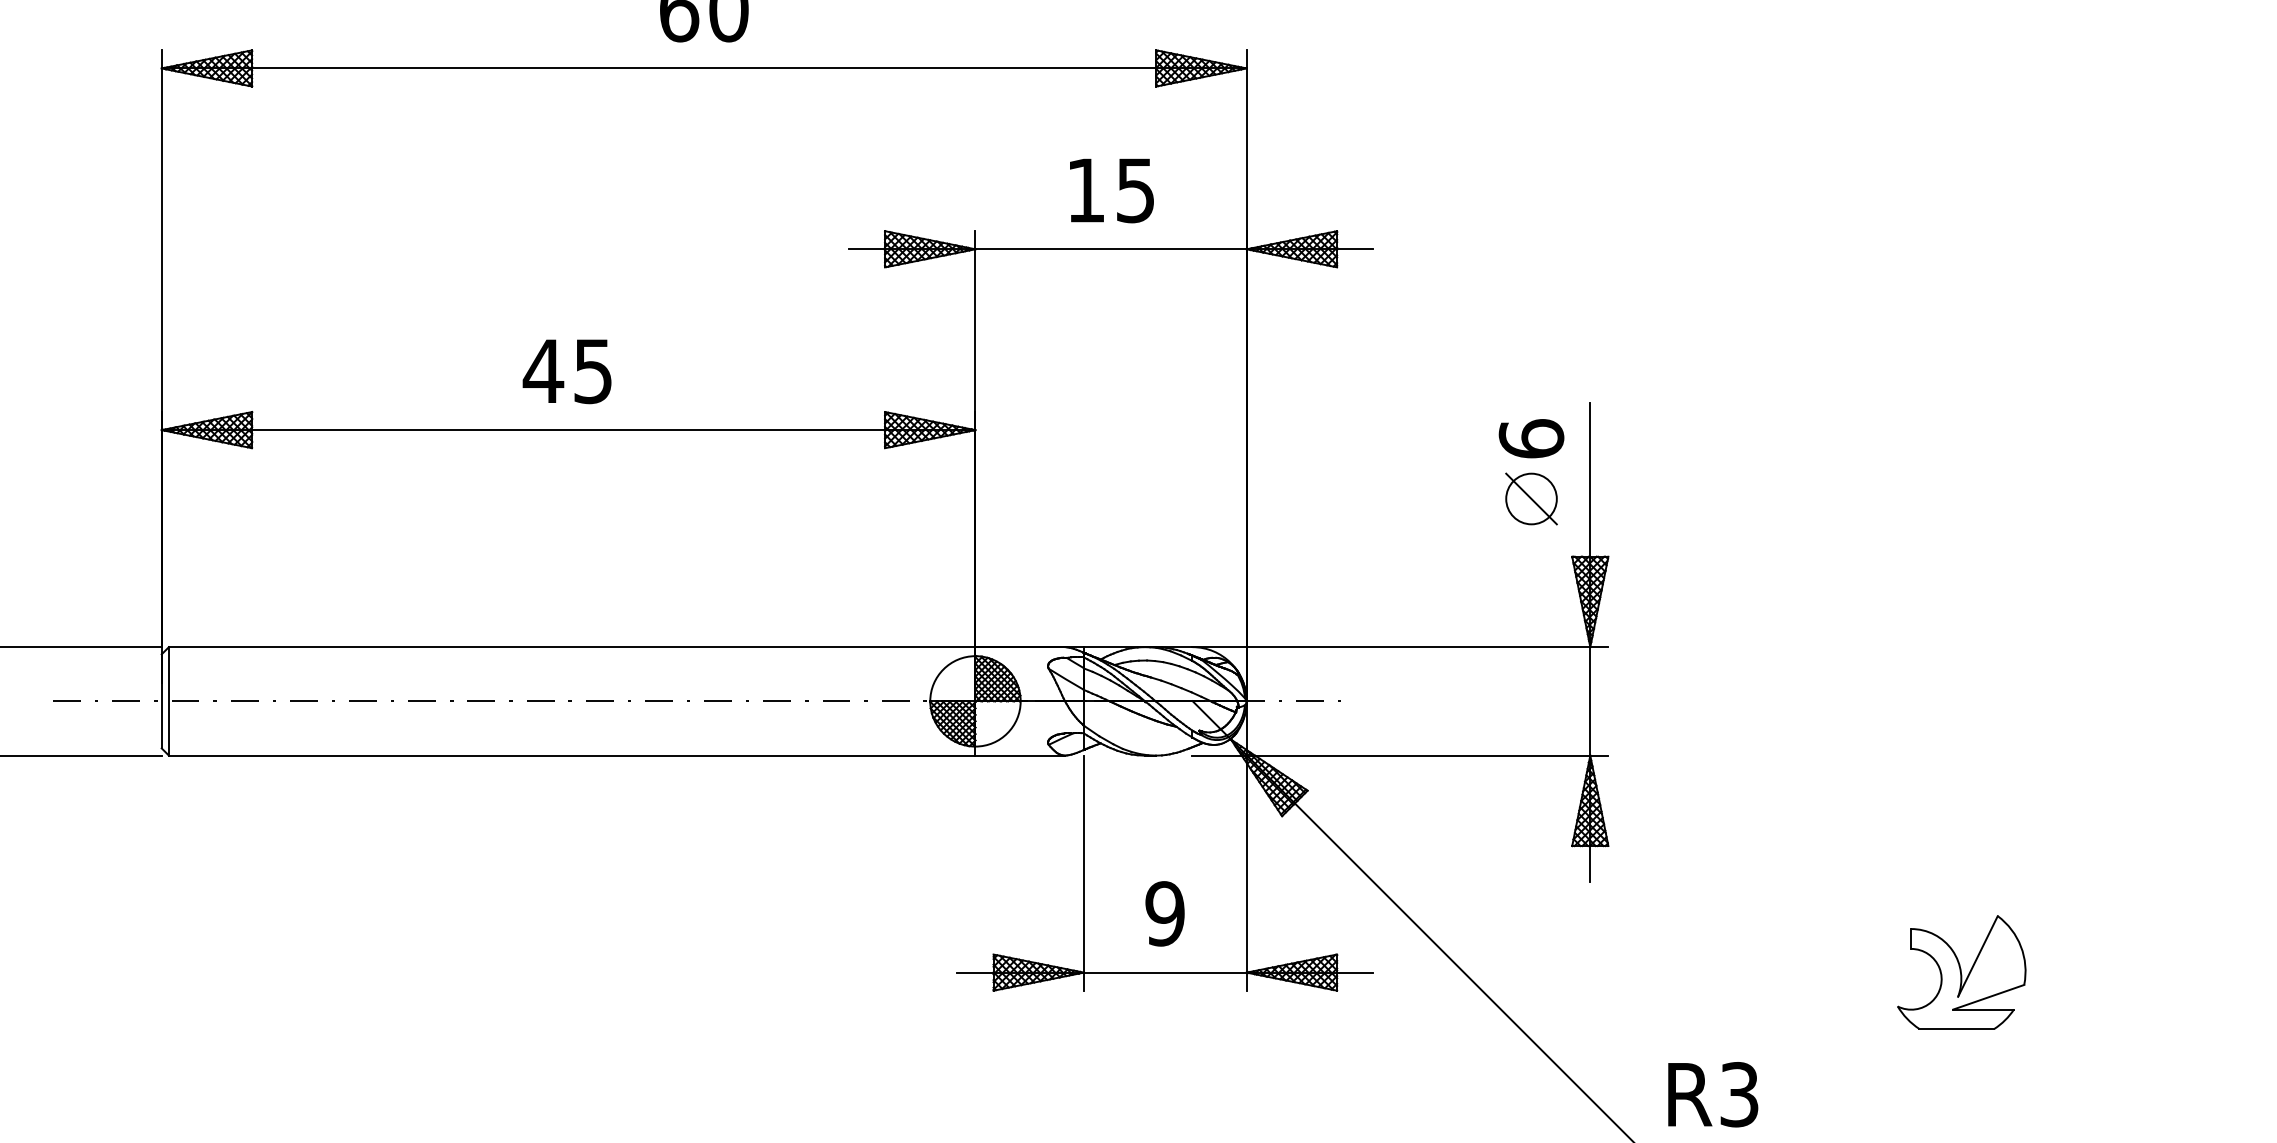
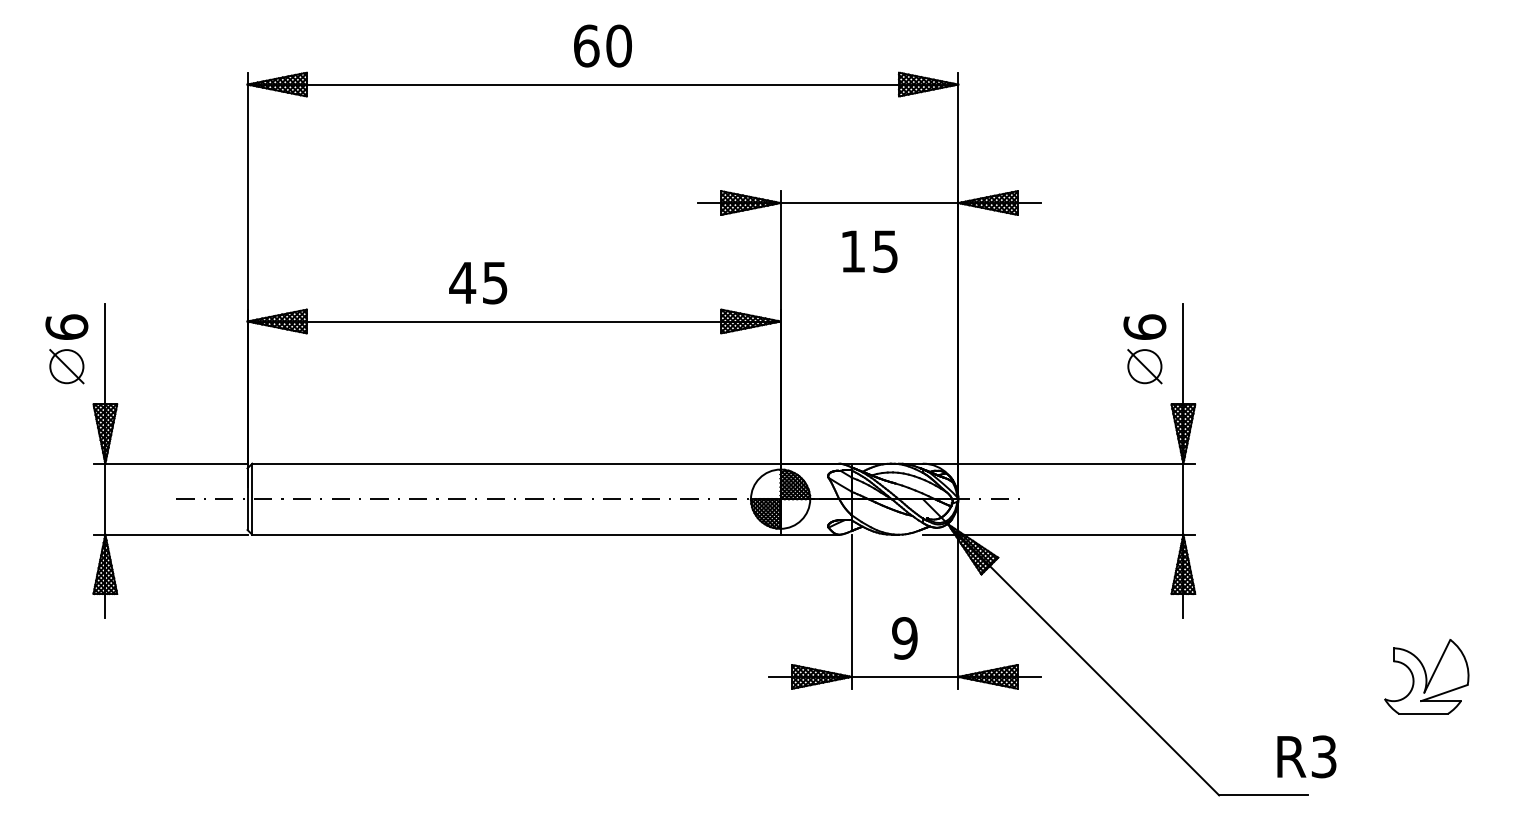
text: (1111, 190) -> (869, 251), moved
text: (567, 372) -> (478, 283), moved
text: (1712, 1094) -> (1306, 756), moved

